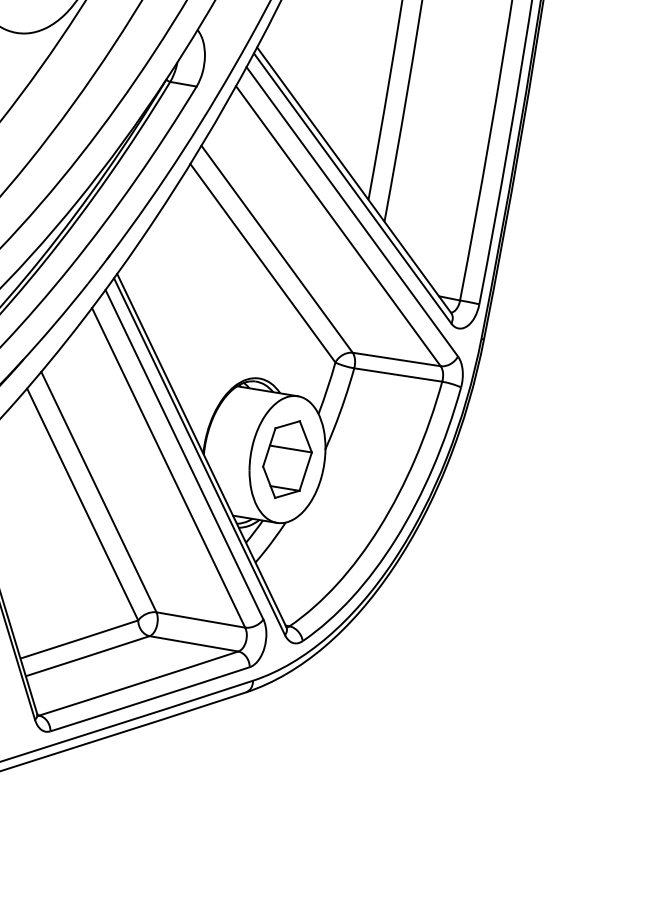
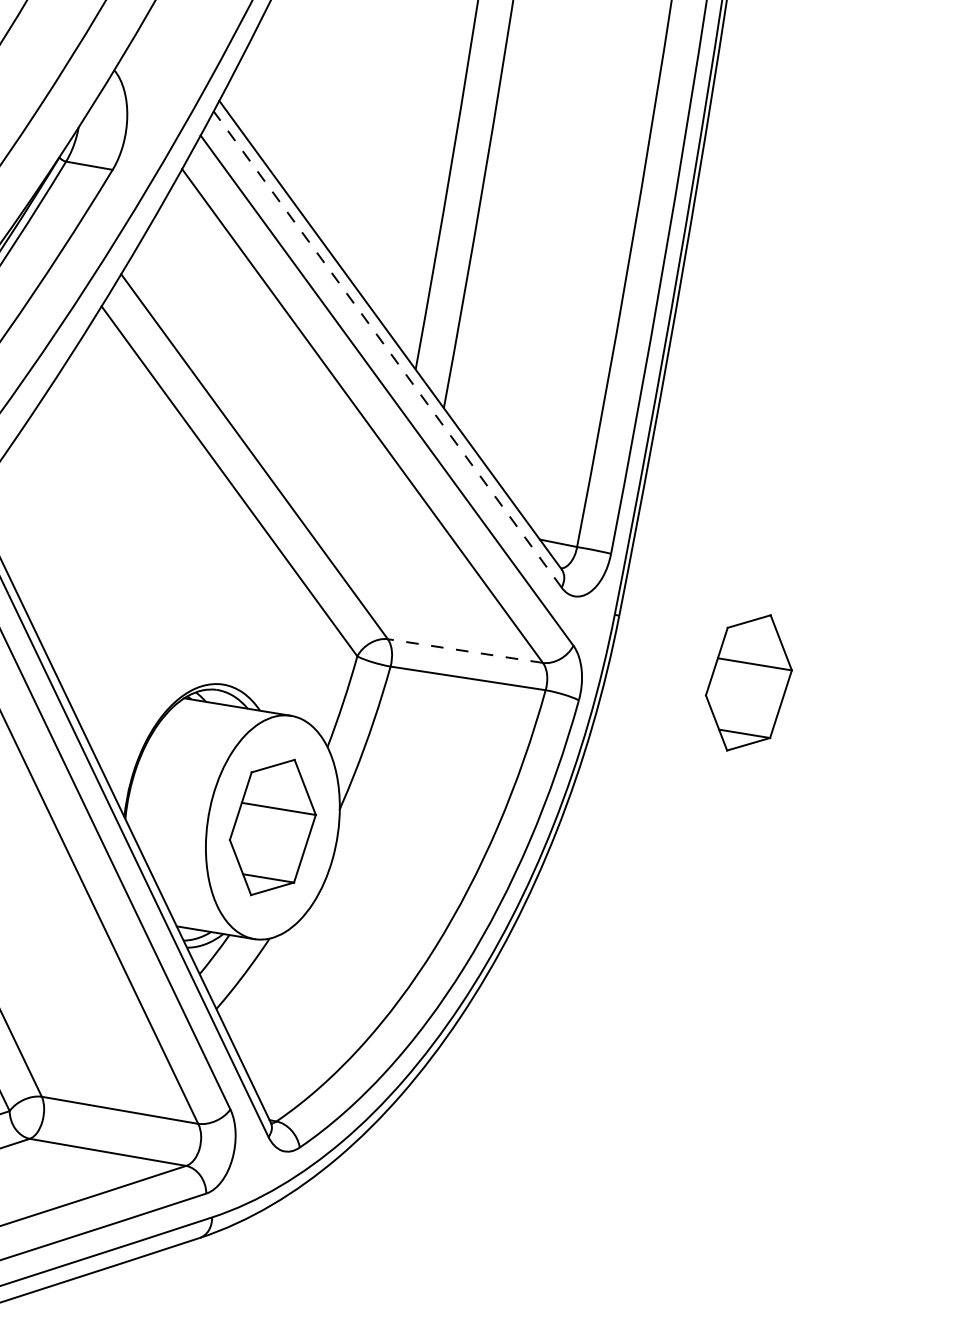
line: (352, 188) -> (387, 349), solid -> dashed
line: (396, 359) -> (465, 651), solid -> dashed
part: (557, 377) -> (748, 682), added

